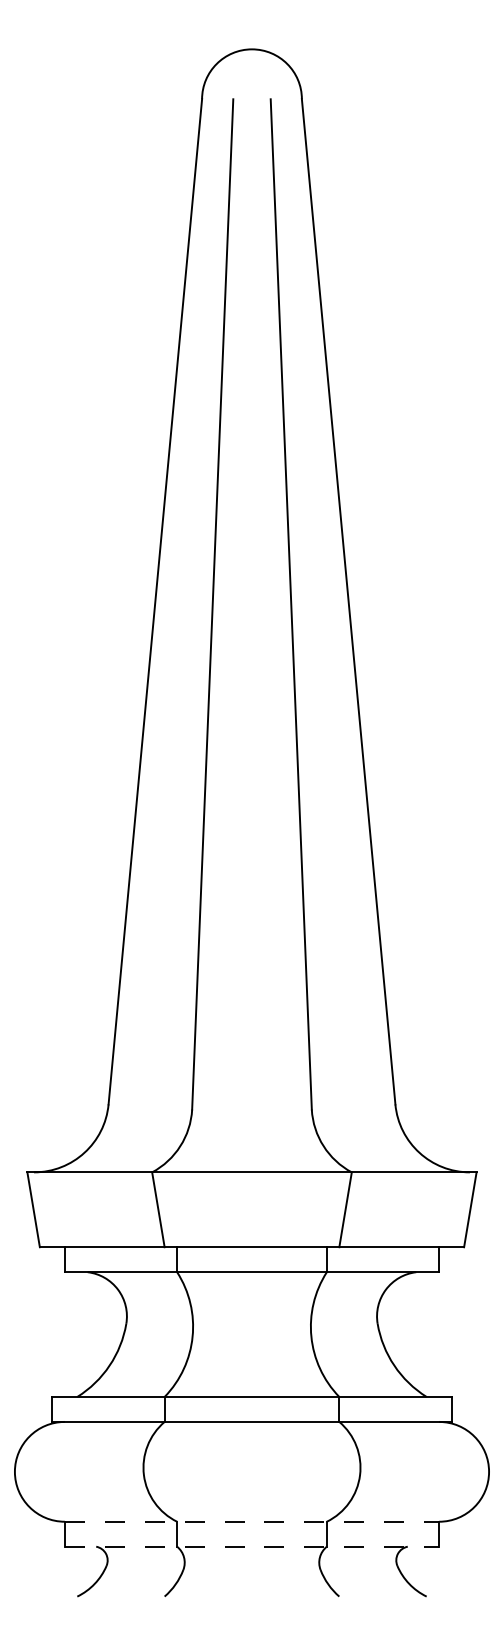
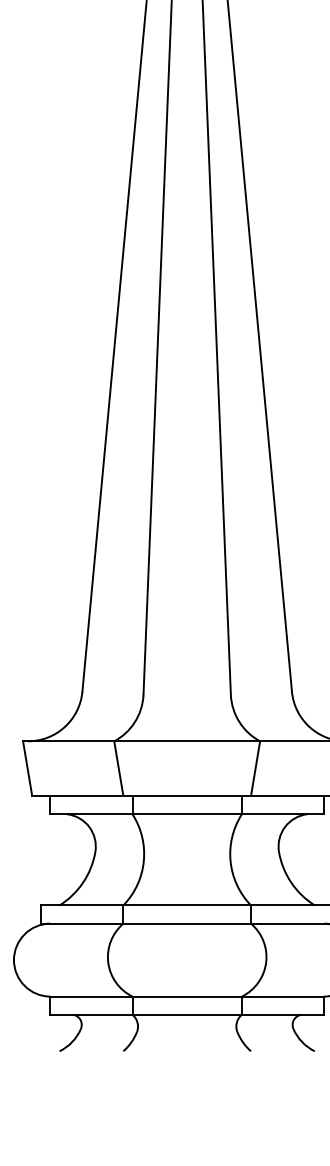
line: (252, 1521) -> (187, 996), dashed -> solid
line: (252, 1546) -> (187, 1014), dashed -> solid

